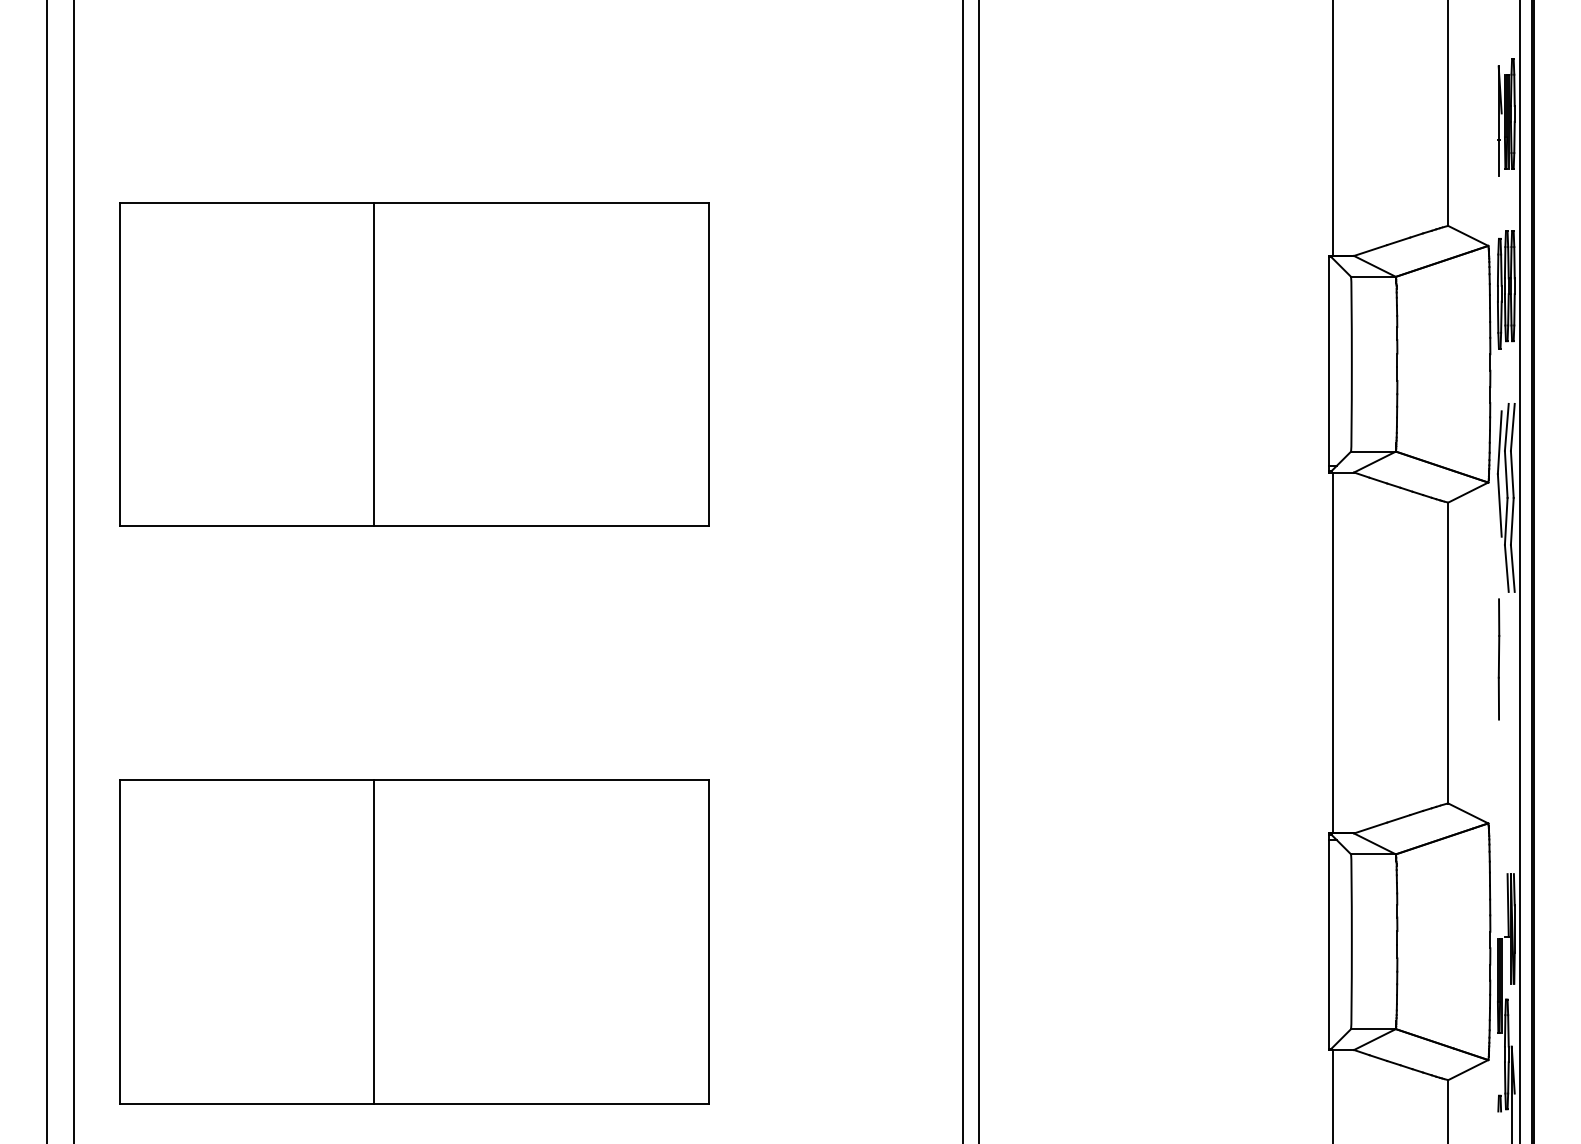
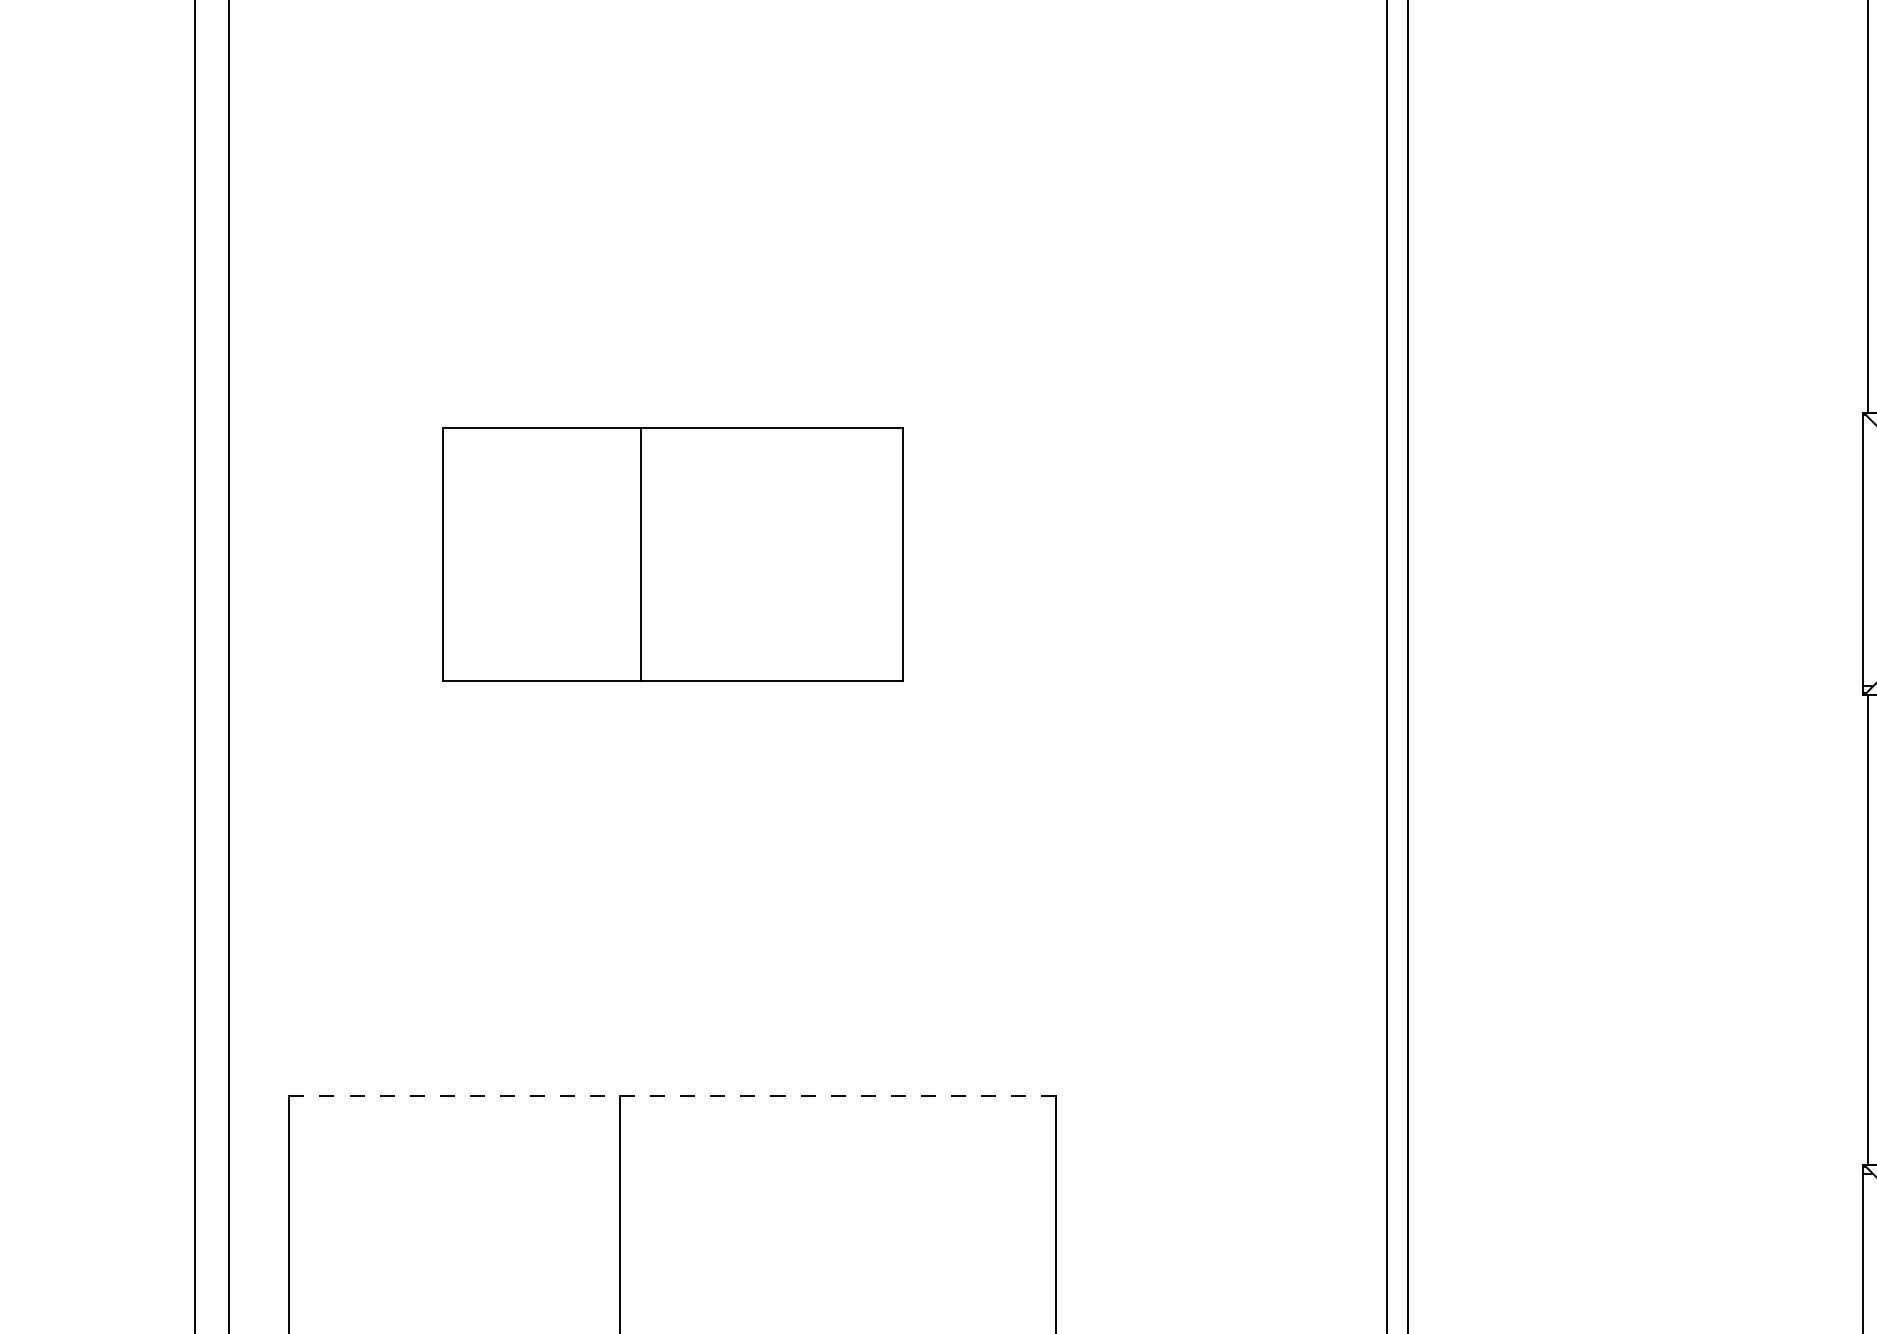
part: (414, 364) -> (672, 554), size x0.6
line: (414, 780) -> (672, 1096), solid -> dashed

